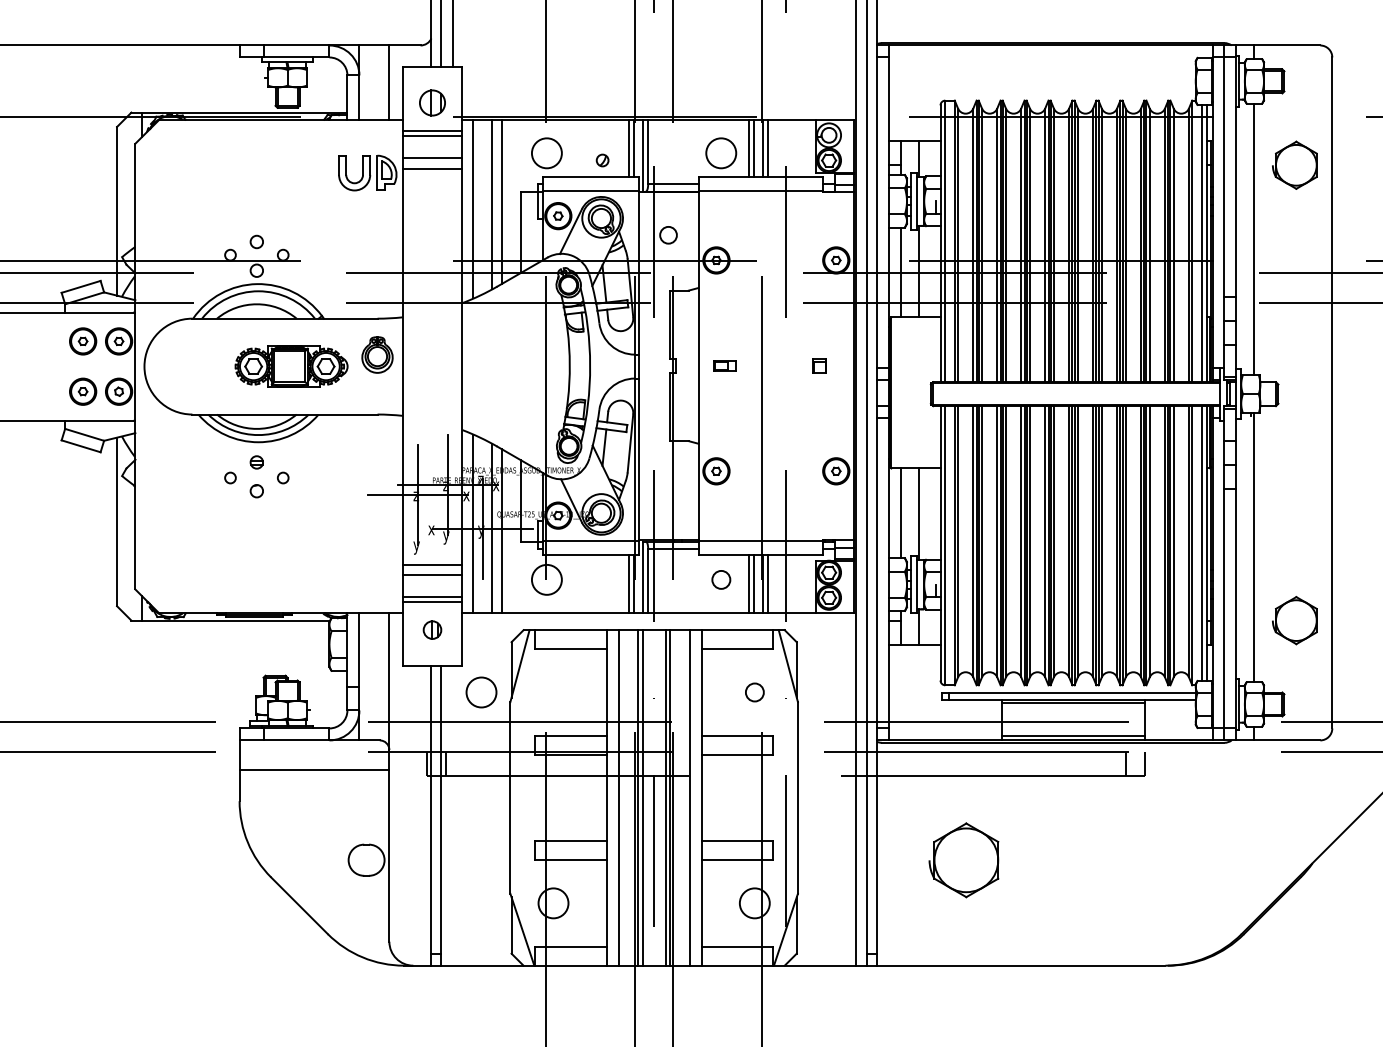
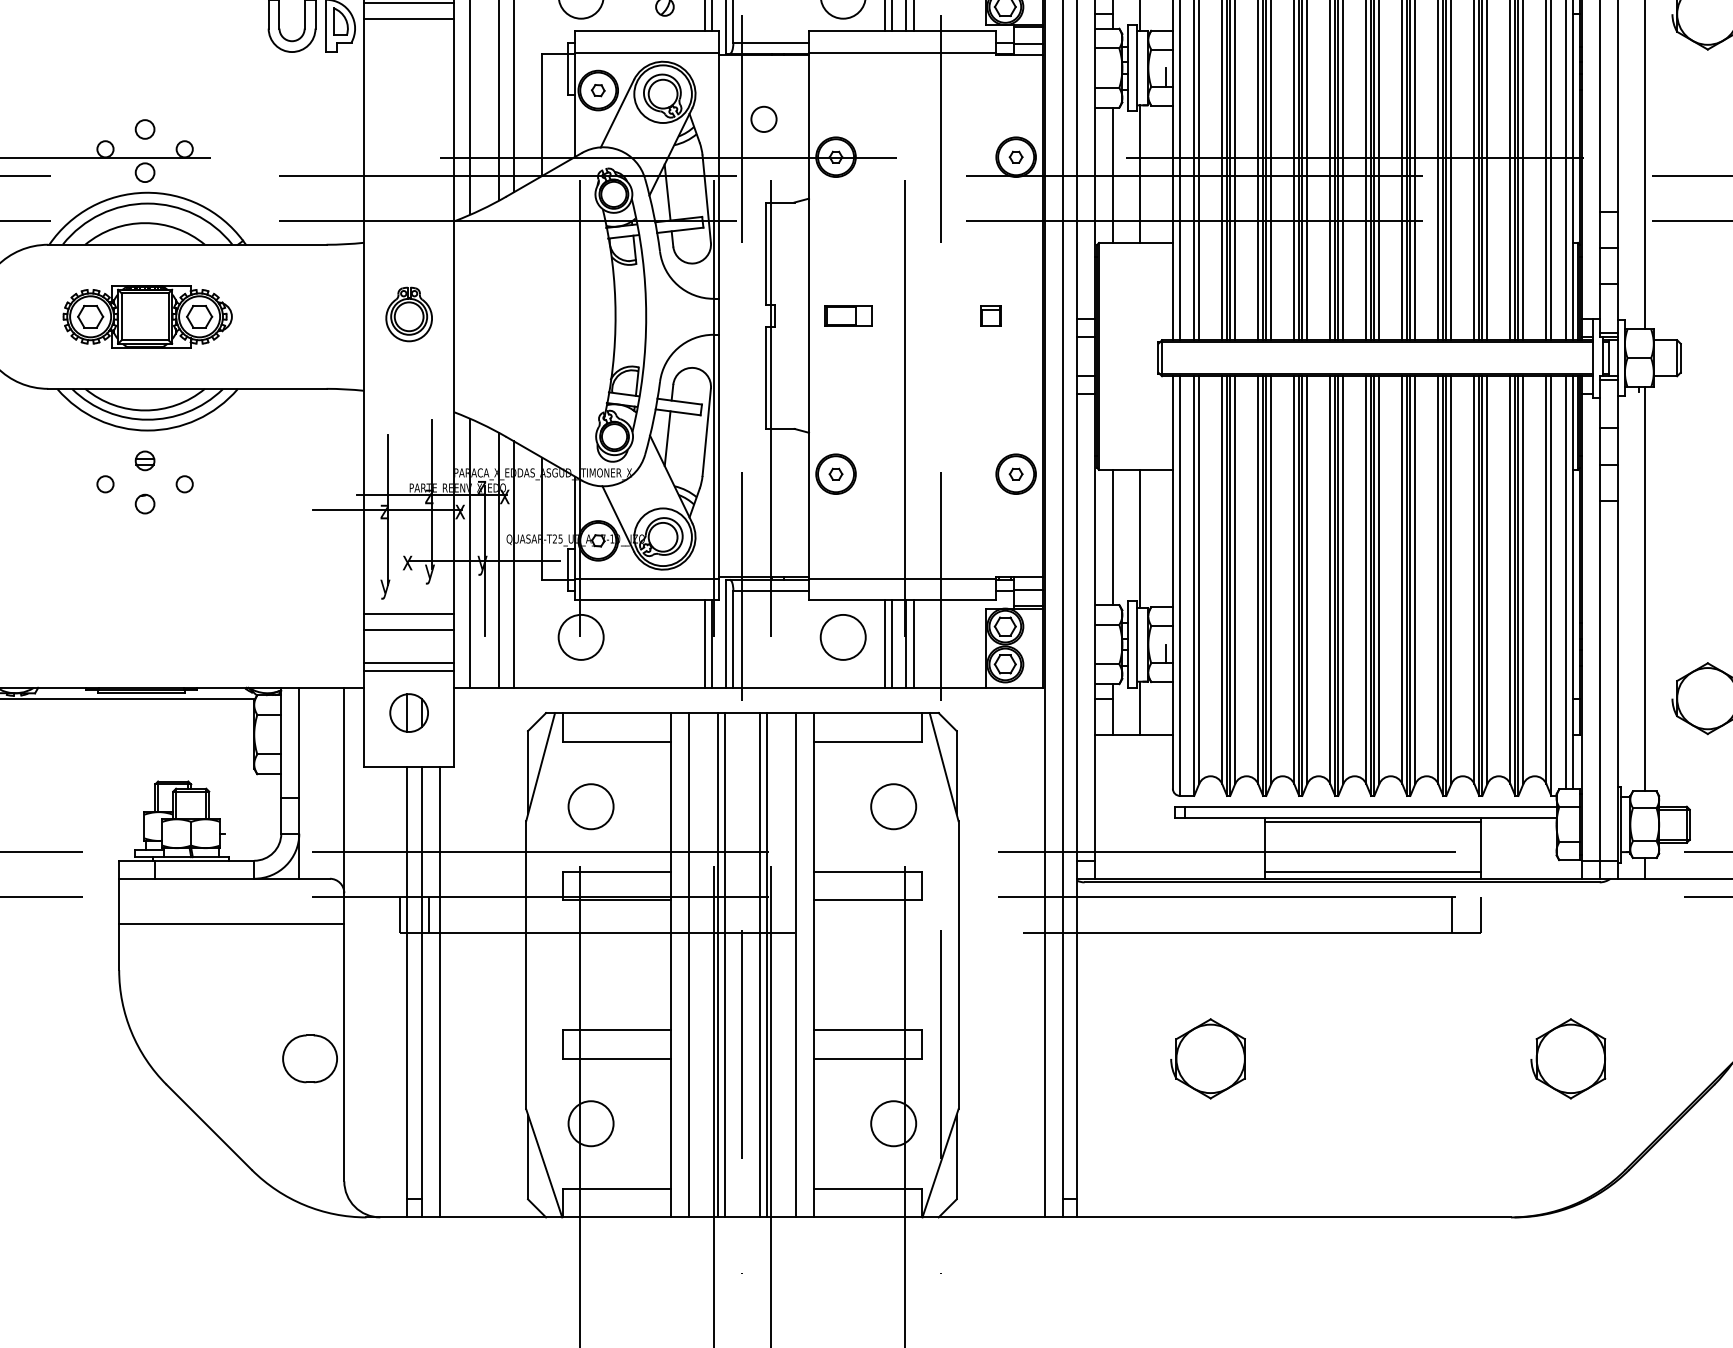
part: (377, 354) -> (409, 313), moved
part: (724, 365) -> (848, 315), size x1.43
part: (291, 366) -> (147, 316), moved
circle: (721, 579) -> (843, 636), size x1.67
part: (432, 629) -> (409, 712), size x1.43
circle: (481, 692) -> (591, 806), moved
circle: (754, 692) -> (893, 806), size x1.67
line: (452, 815) -> (439, 991), added
part: (963, 859) -> (1207, 1057), size x0.71
part: (1203, 859) -> (1568, 1057), added

